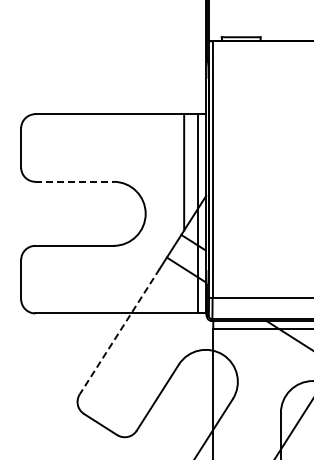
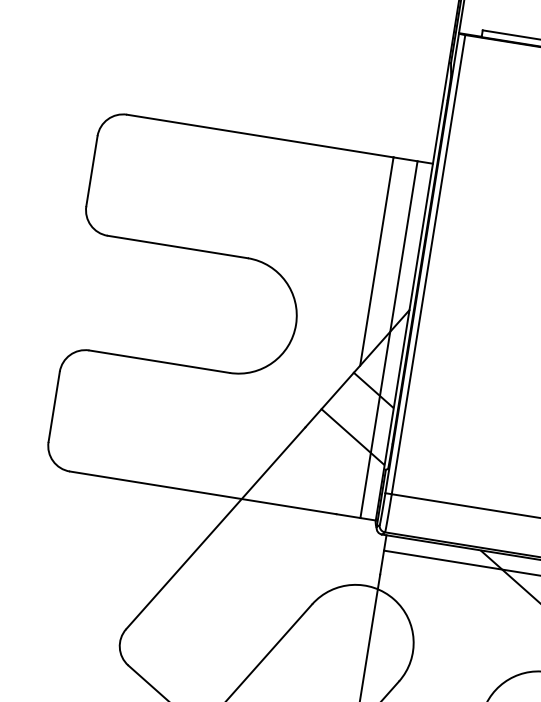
line: (75, 181) -> (179, 246), dashed -> solid
line: (119, 332) -> (215, 529), dashed -> solid

